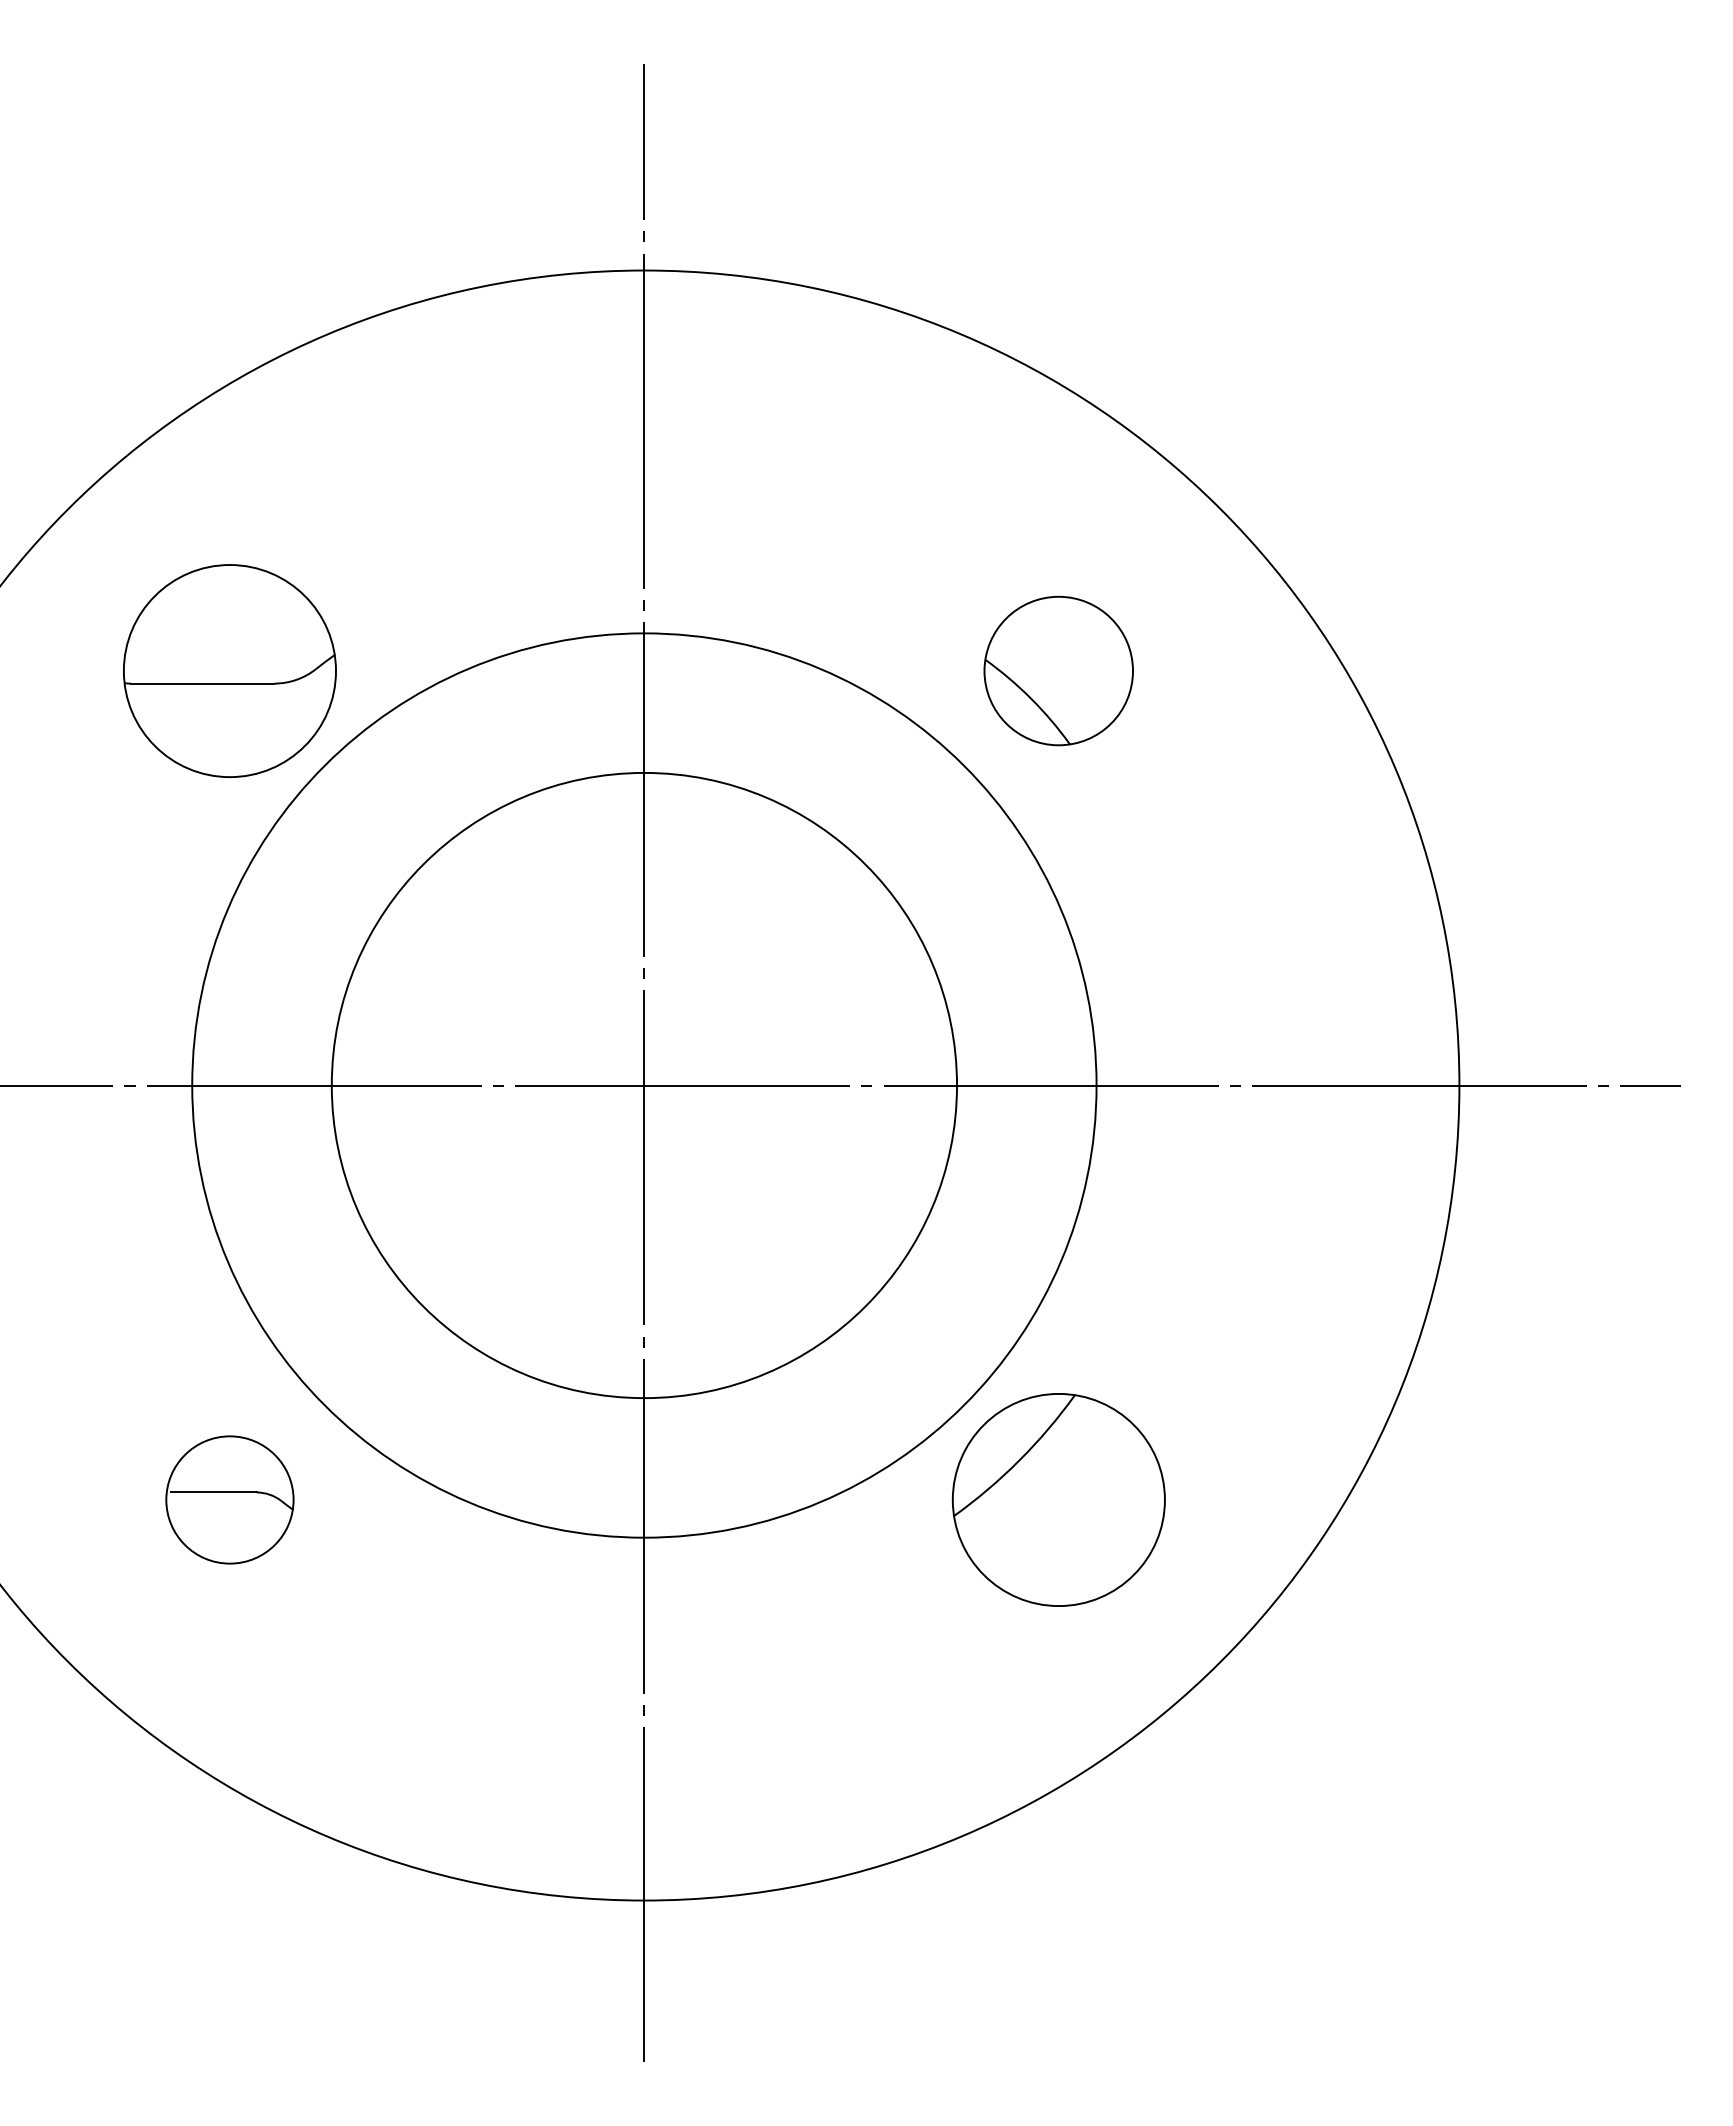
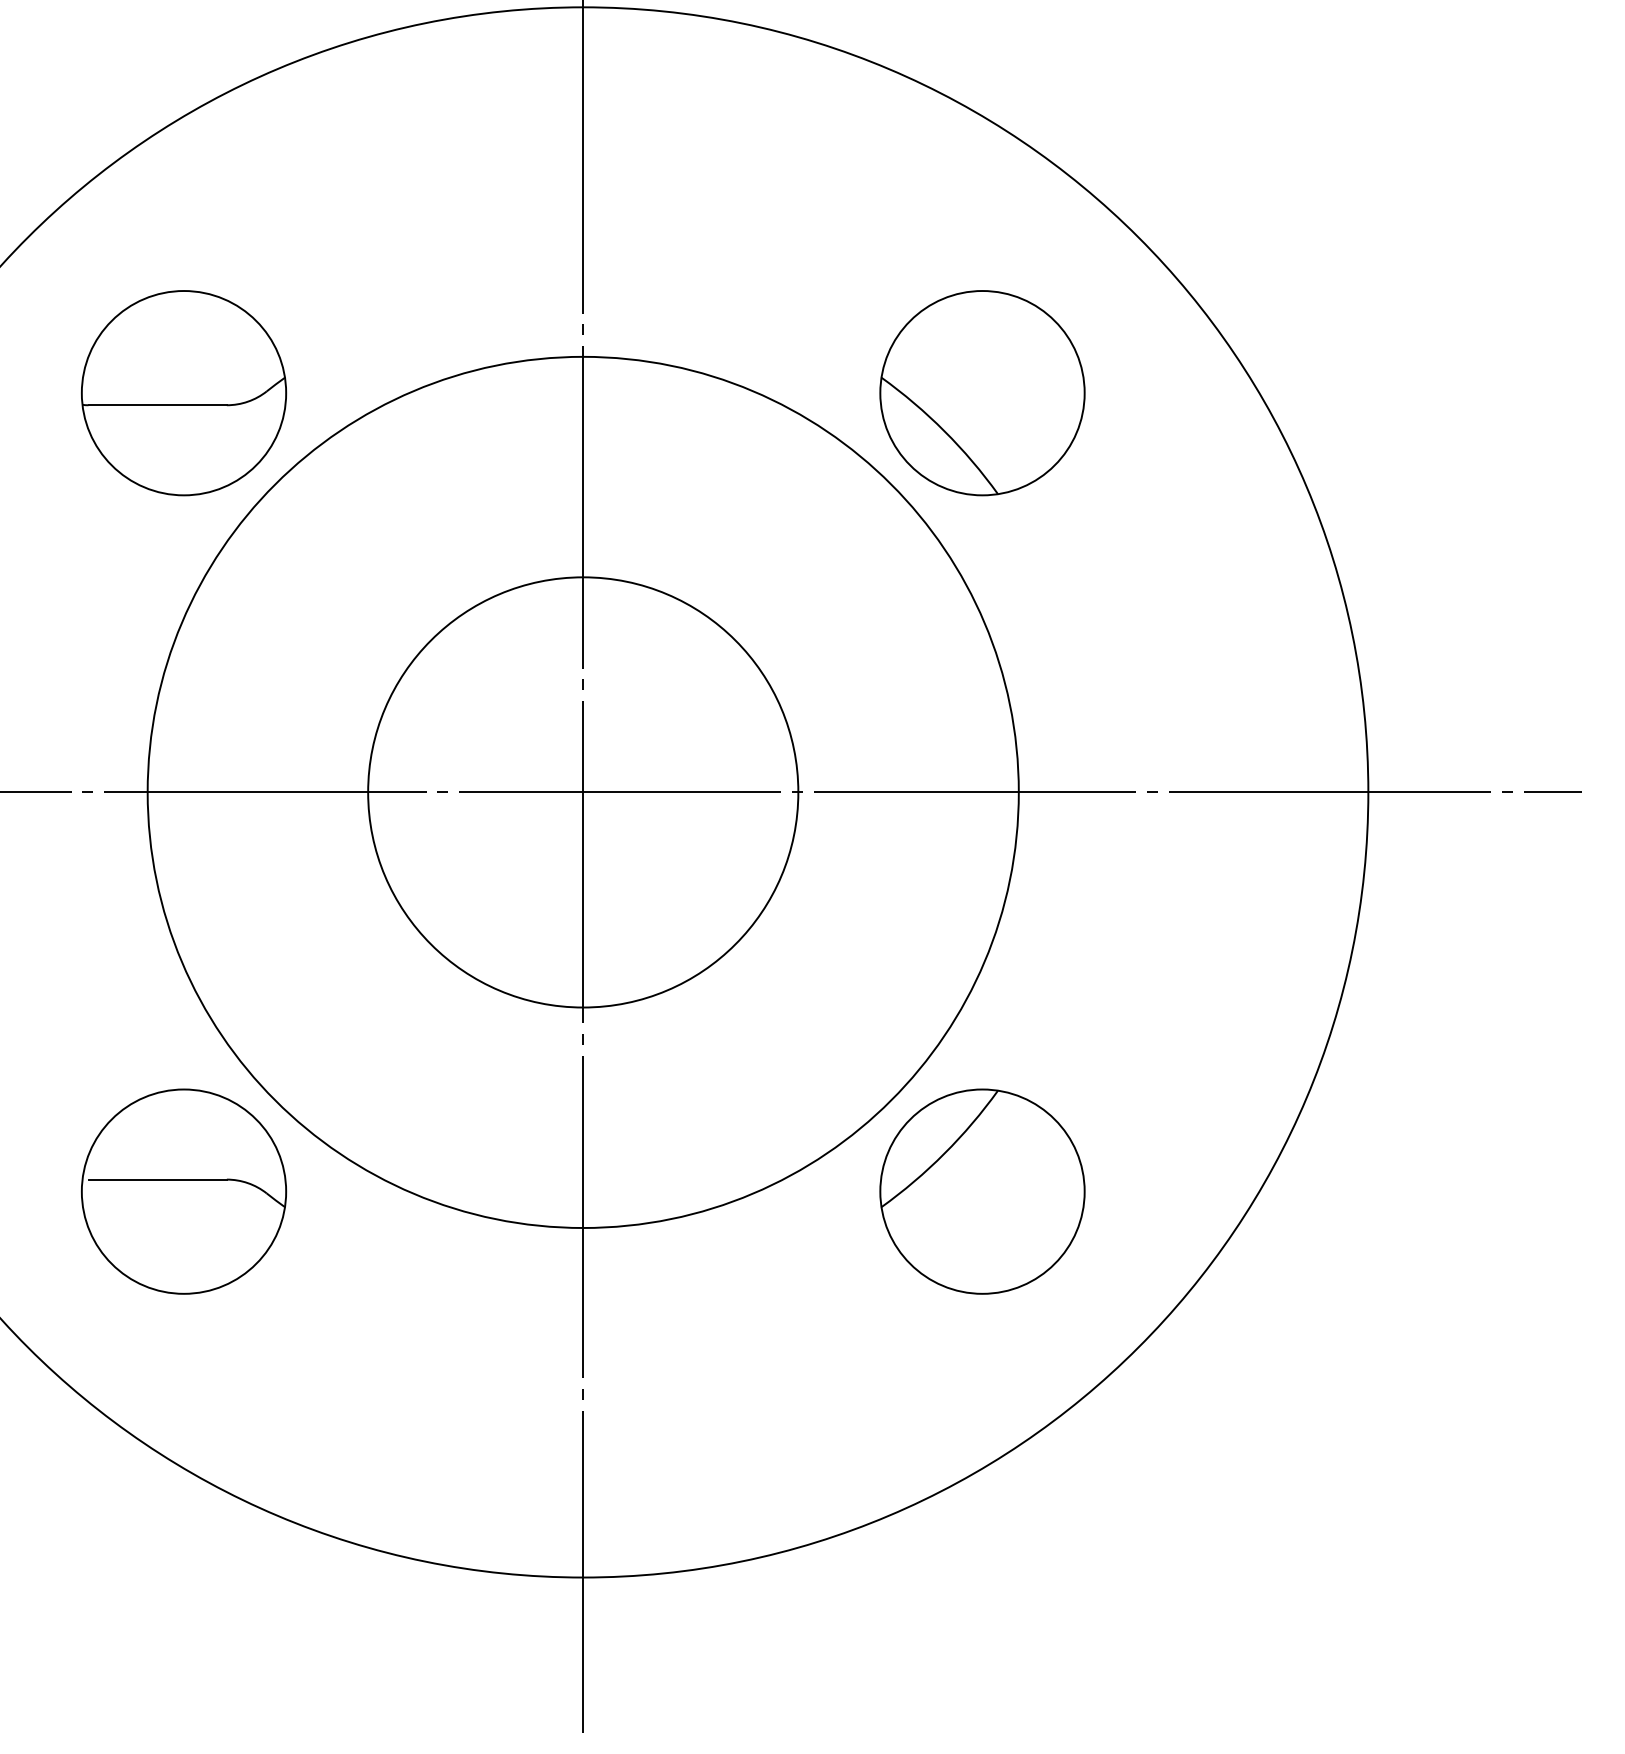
part: (1058, 670) -> (982, 392), size x1.43
circle: (644, 1085) -> (583, 792), size x0.71
part: (229, 1499) -> (183, 1191), size x1.67

